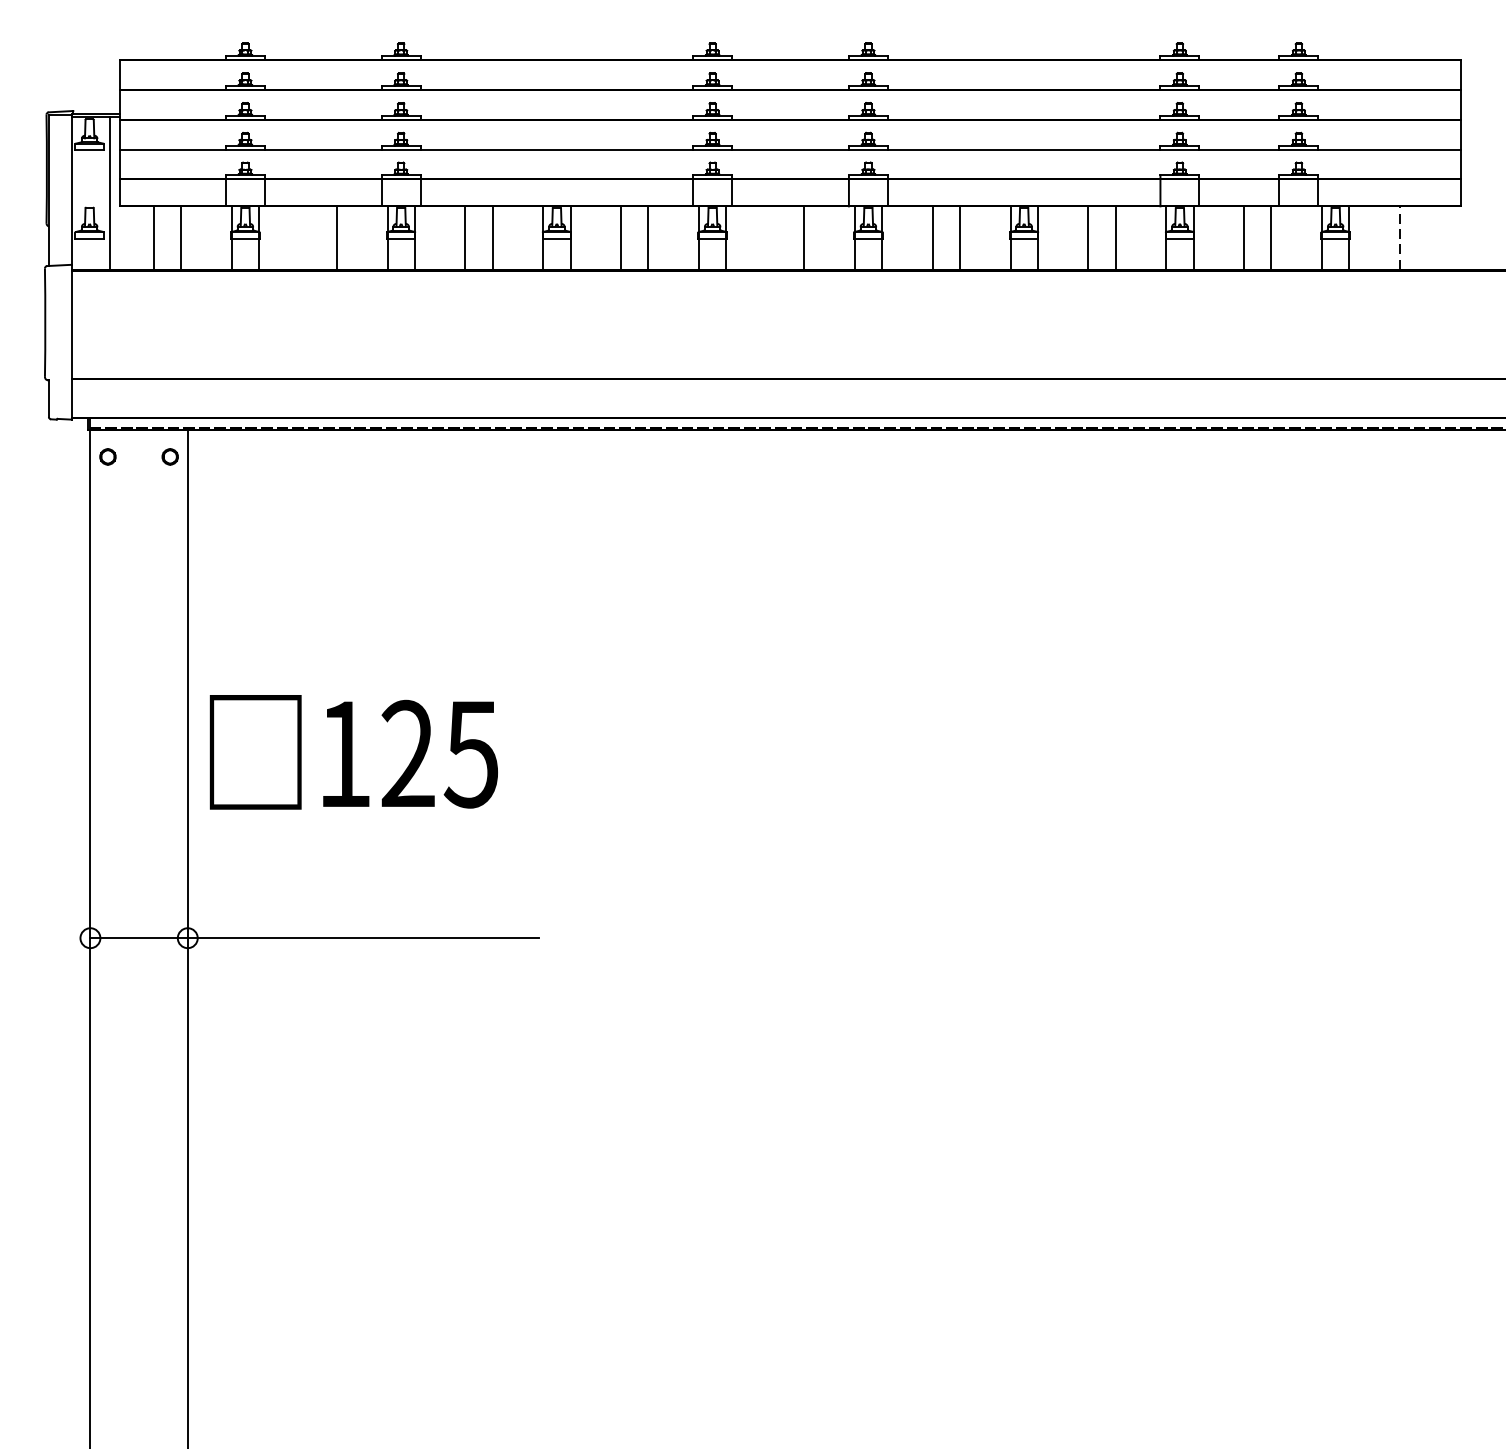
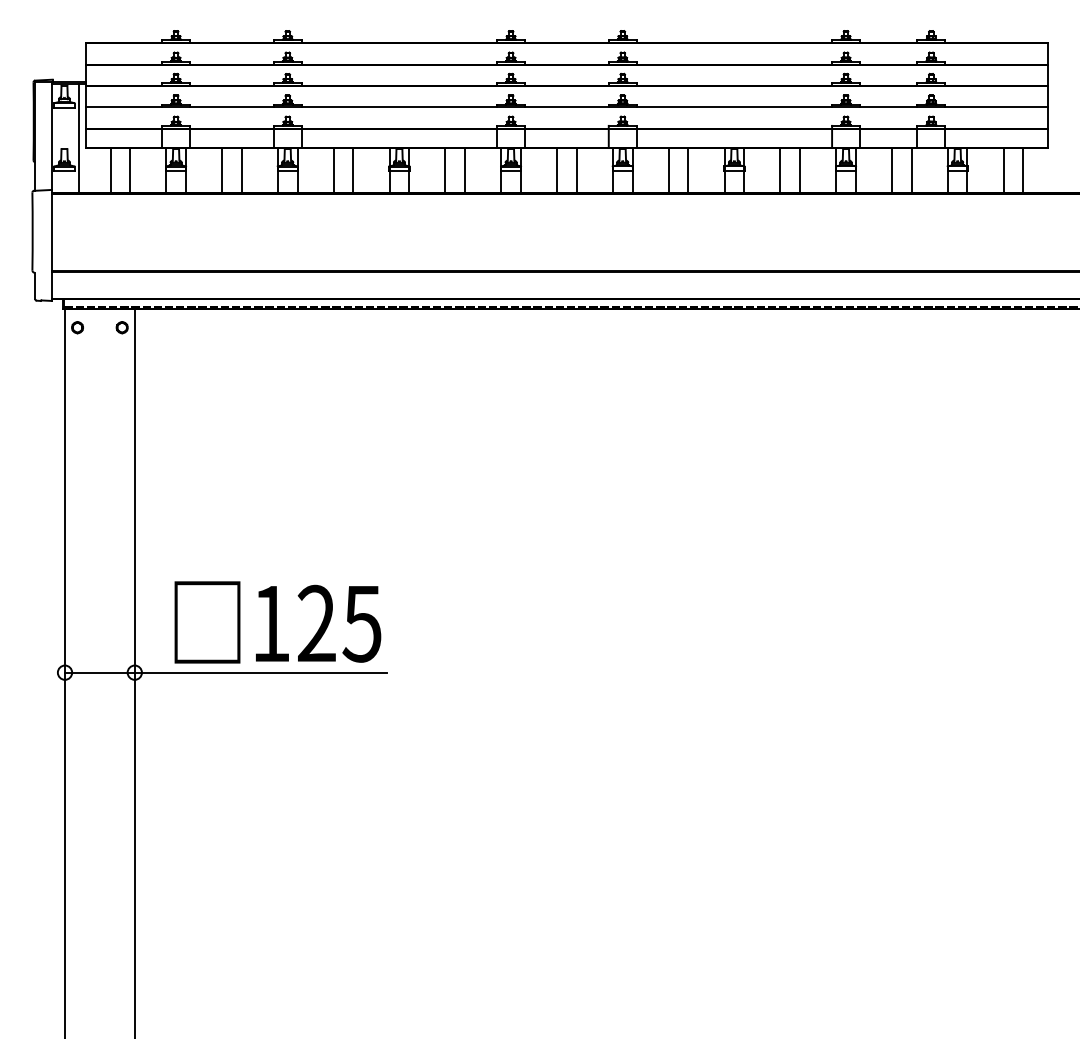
line: (310, 237) -> (222, 170), added
line: (777, 237) -> (557, 170), added
line: (1399, 237) -> (1003, 170), dashed -> solid
line: (1427, 237) -> (1023, 170), added
text: (353, 752) -> (277, 622), moved

